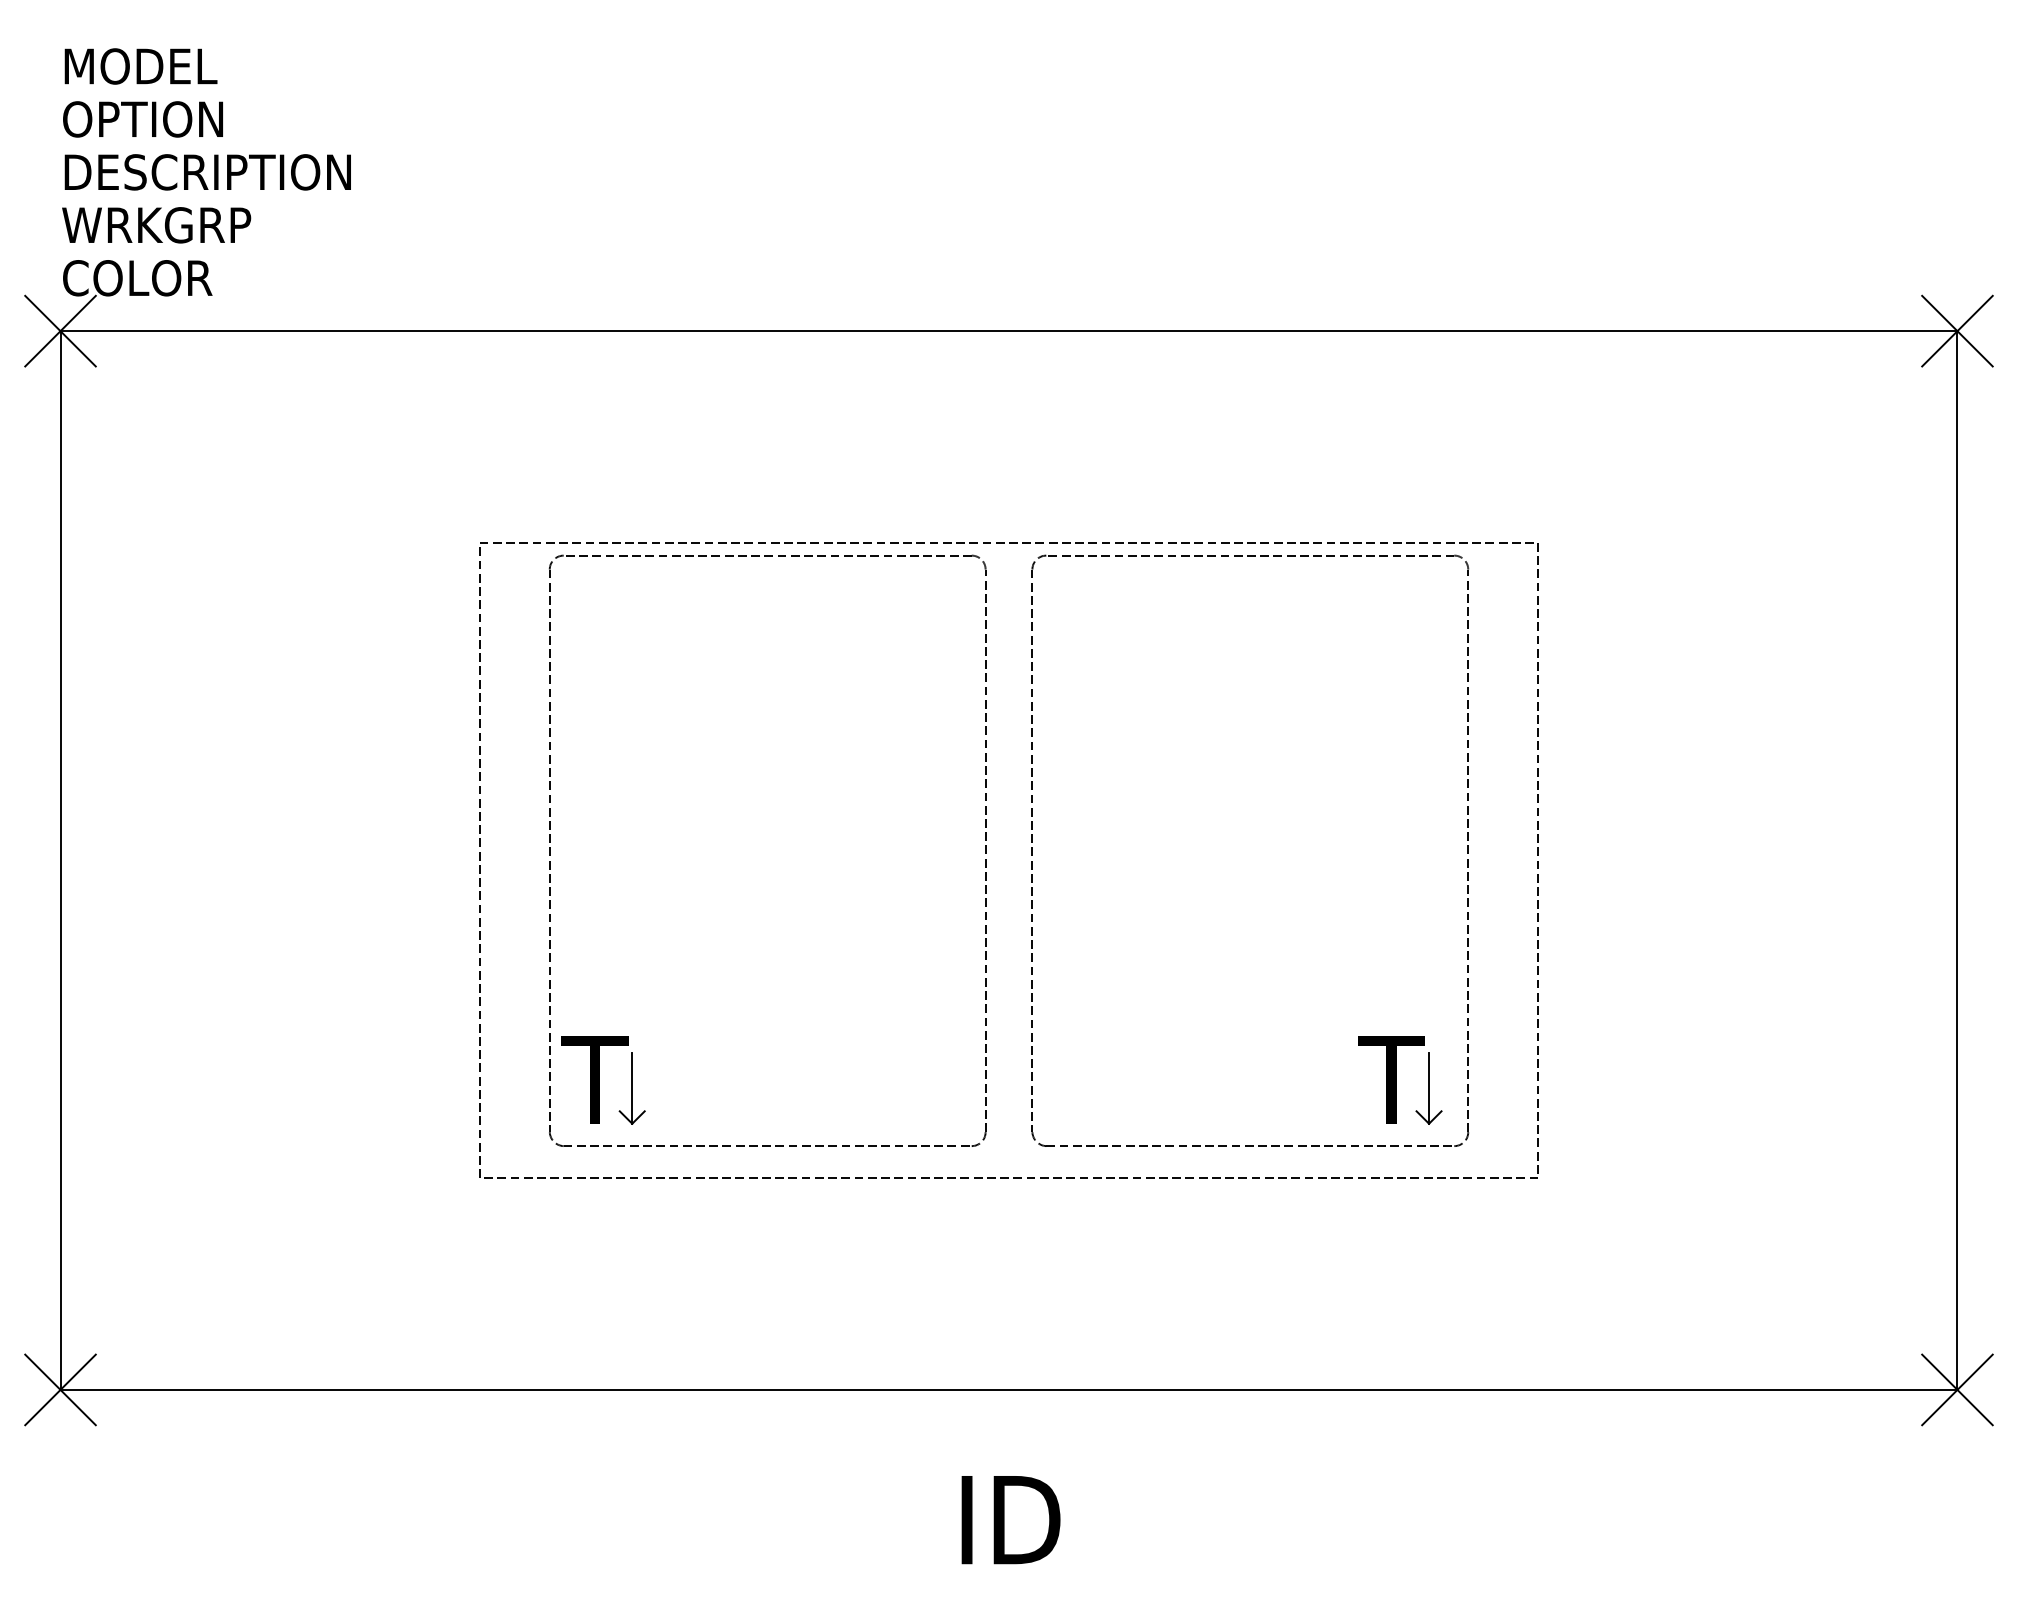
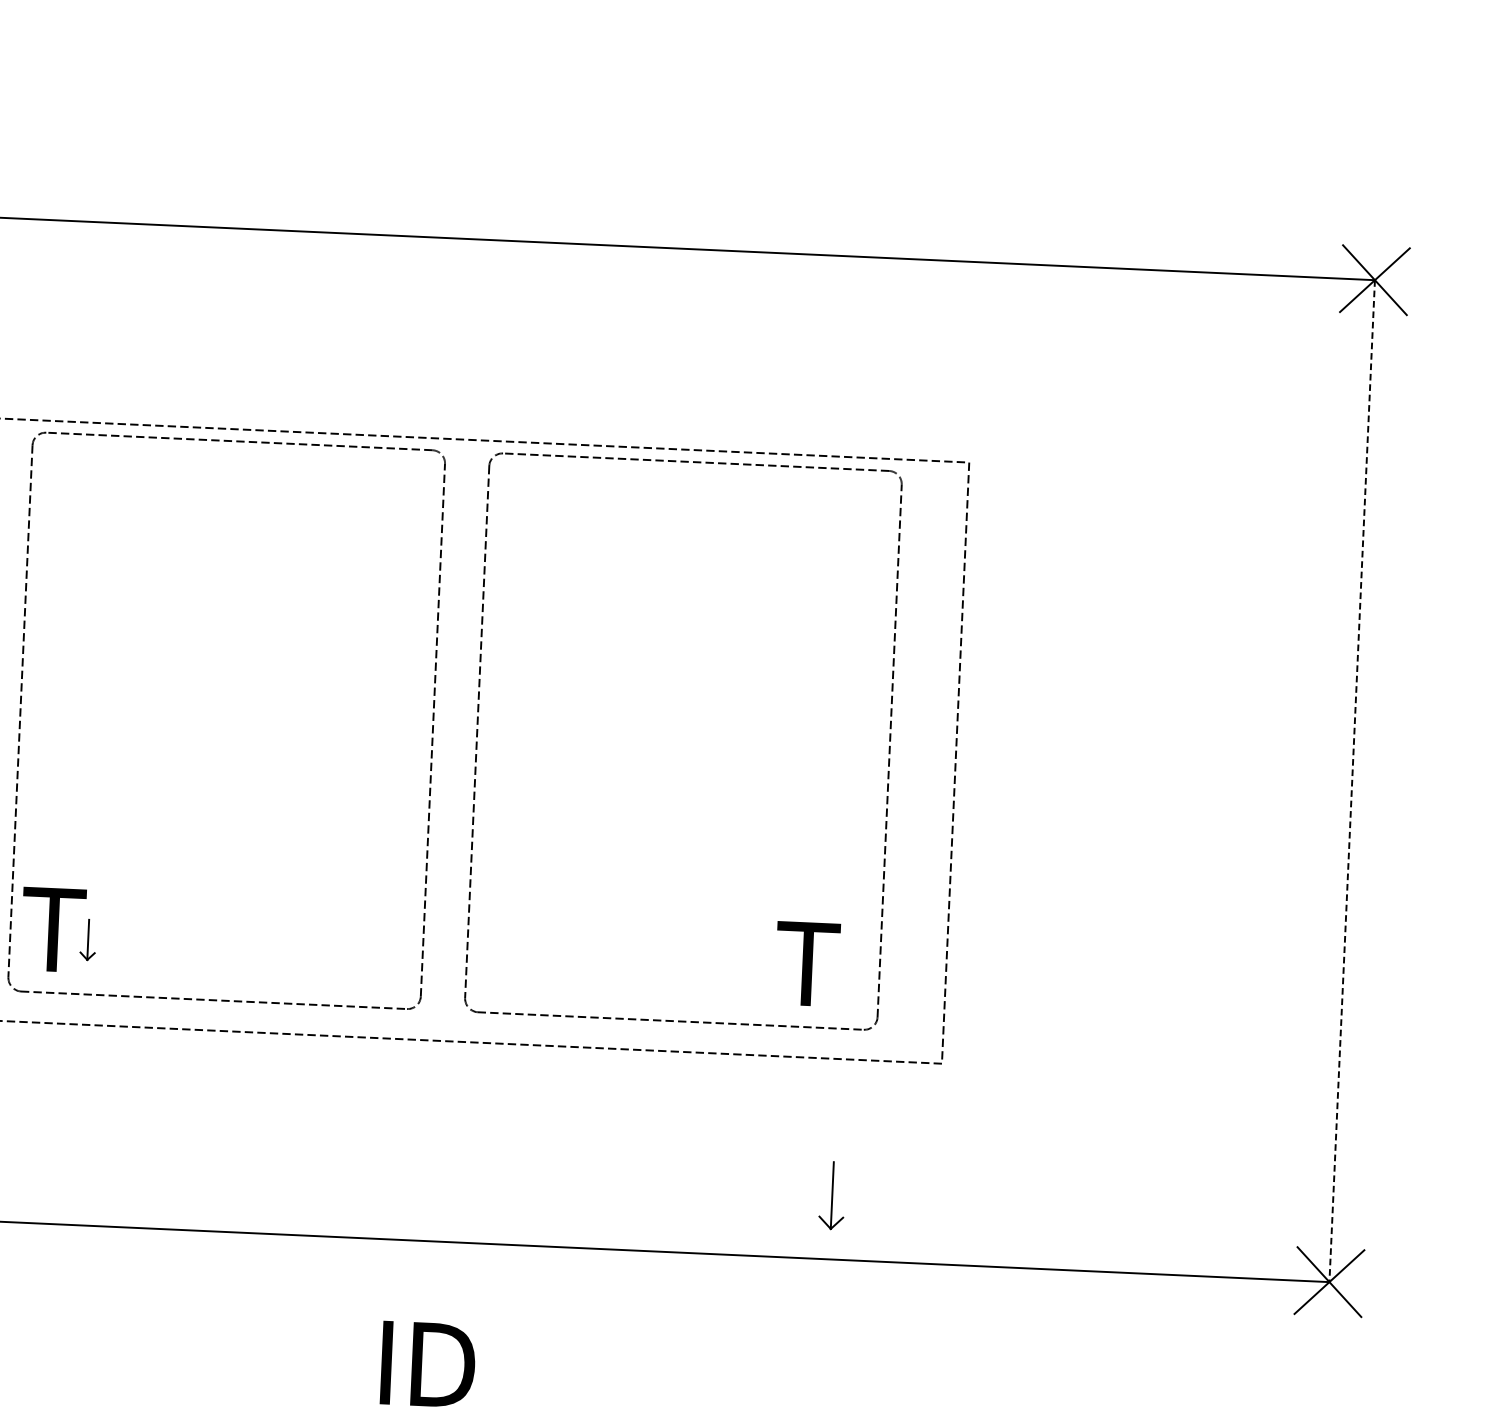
line: (1957, 861) -> (1352, 782), solid -> dashed
part: (631, 1088) -> (87, 939), size x0.6
part: (1428, 1088) -> (831, 1195), moved

